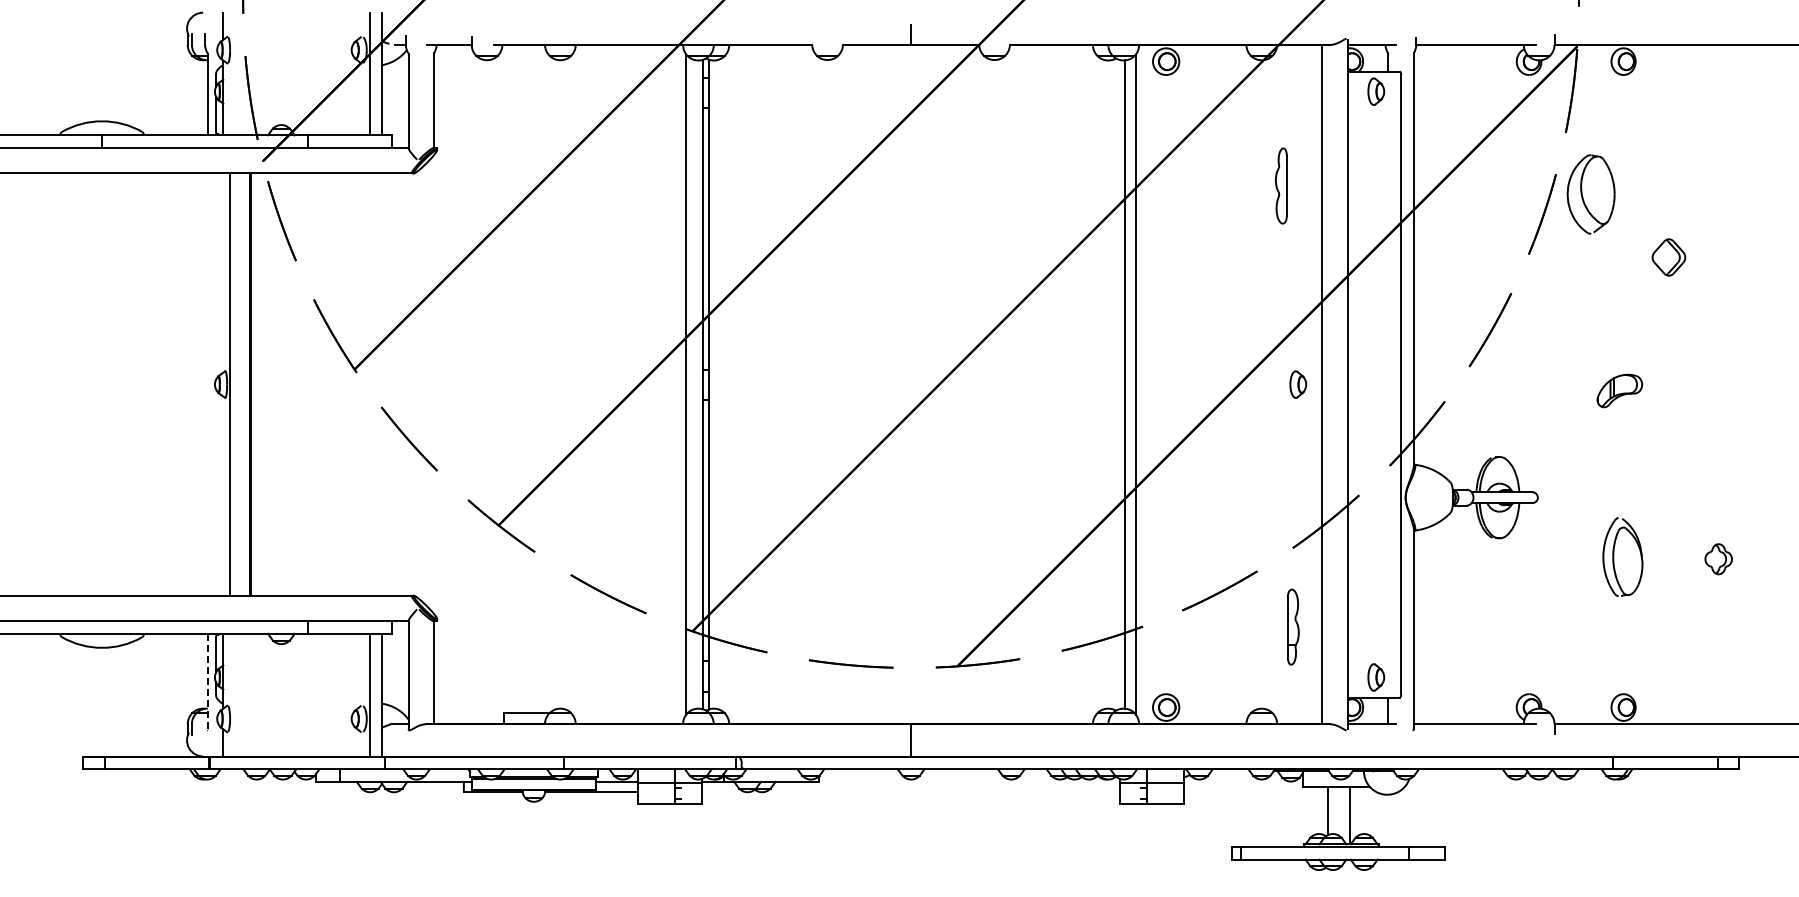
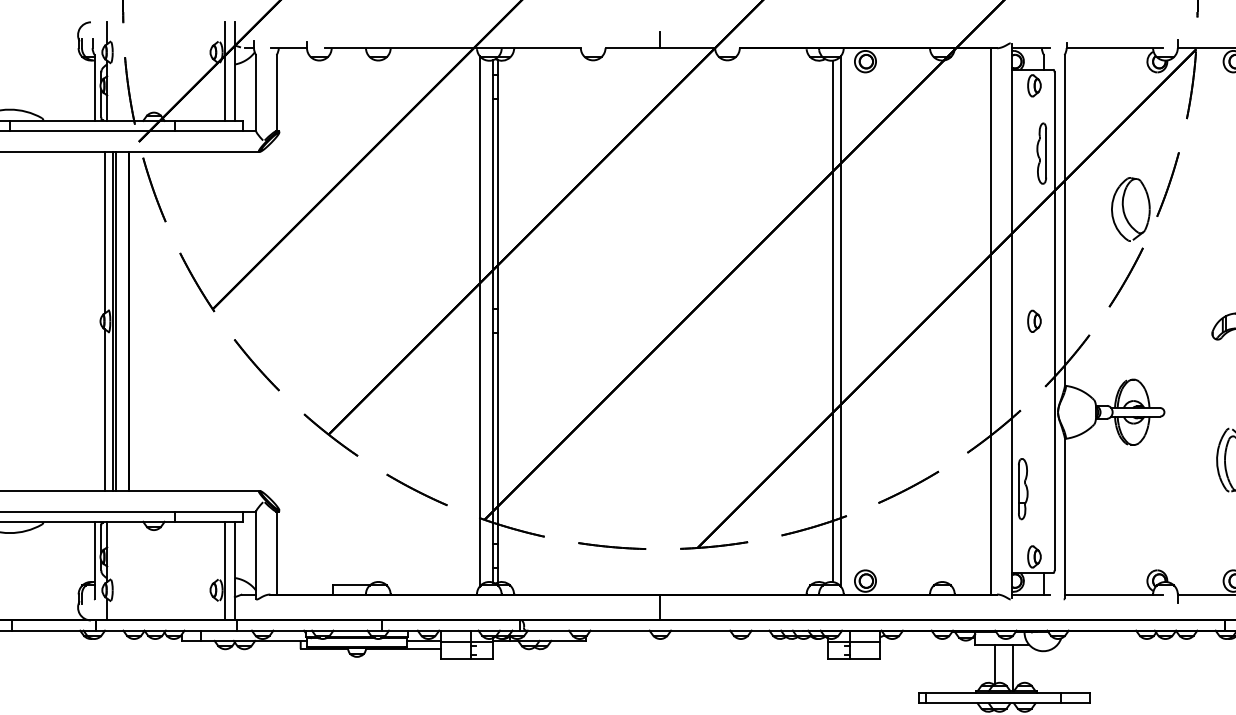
part: (1281, 185) -> (1041, 153), moved
part: (1590, 194) -> (1130, 209), moved
line: (220, 273) -> (104, 232), added
line: (234, 384) -> (116, 321), added
part: (1298, 384) -> (1034, 321), moved
line: (220, 494) -> (104, 409), added
part: (1293, 626) -> (1023, 488), moved
line: (207, 682) -> (94, 560), dashed -> solid

